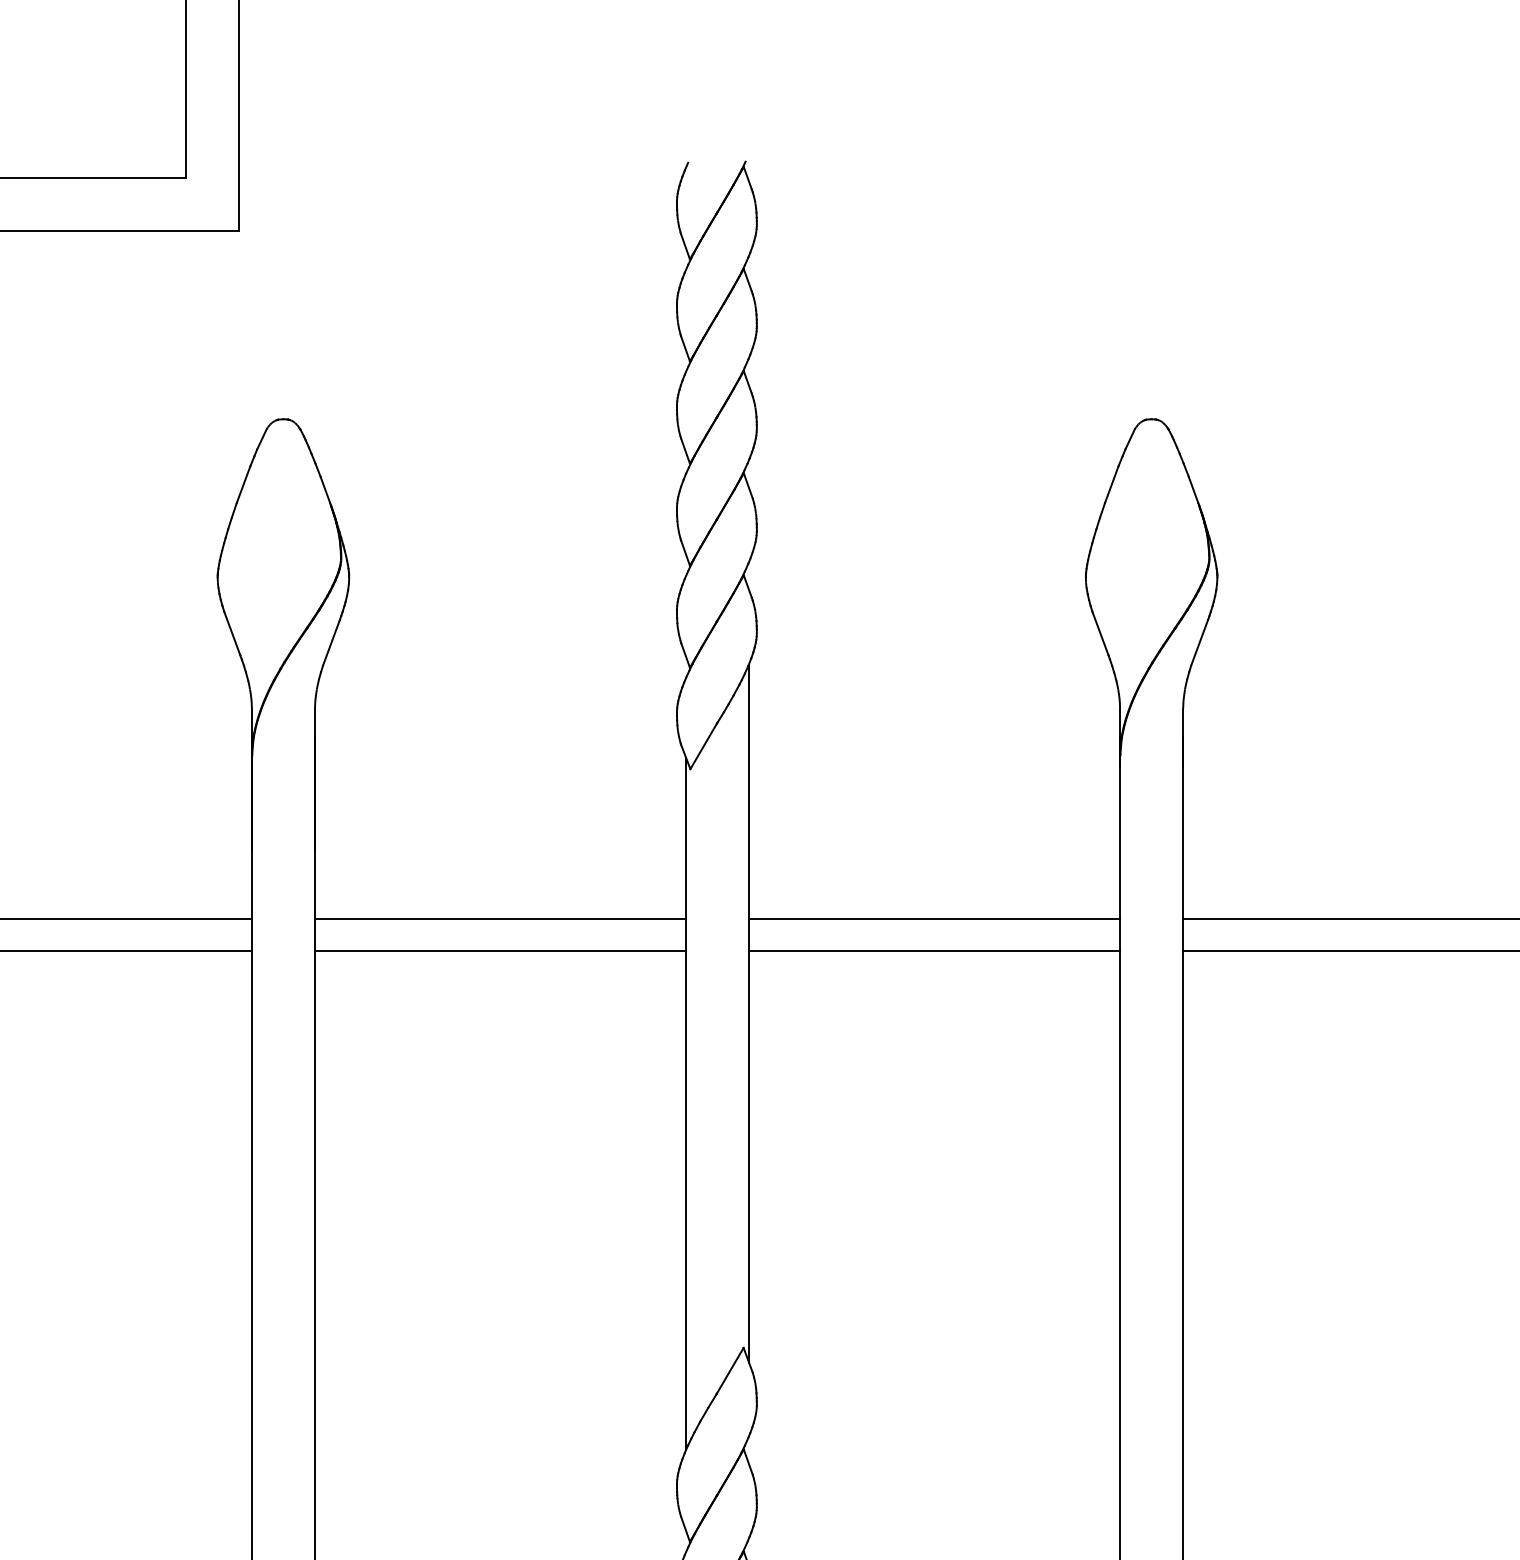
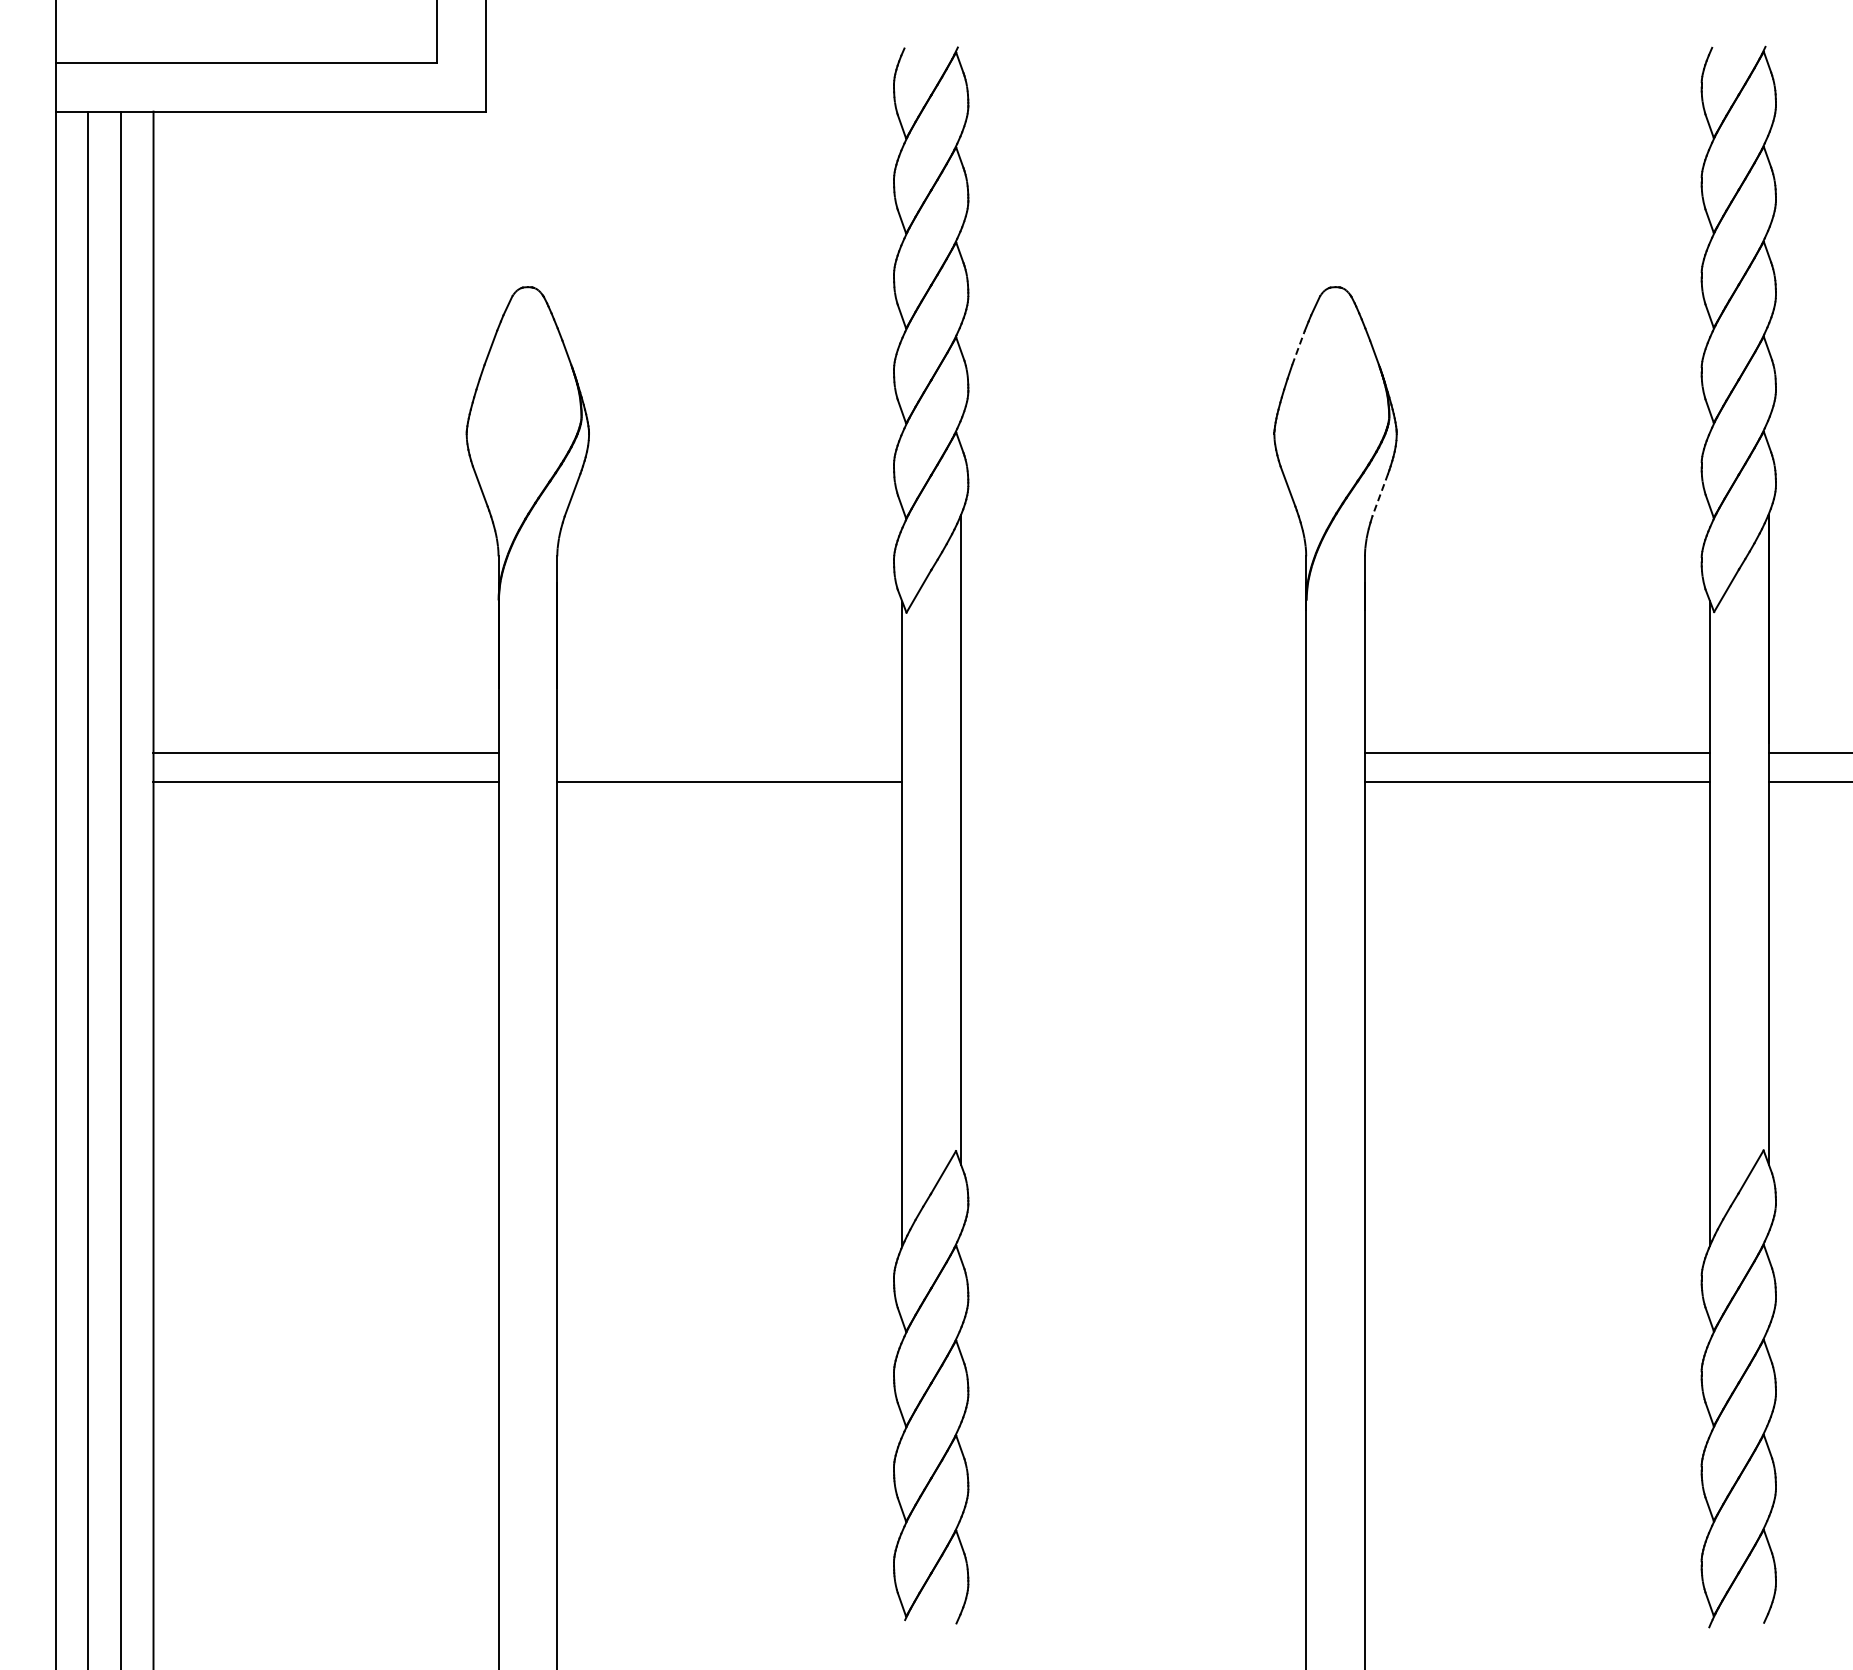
line: (1111, 484) -> (1298, 347), solid -> dashed
line: (1199, 643) -> (1380, 495), solid -> dashed
line: (500, 919) -> (729, 752), removed
line: (934, 919) -> (1133, 752), removed
line: (934, 950) -> (1133, 781), removed

